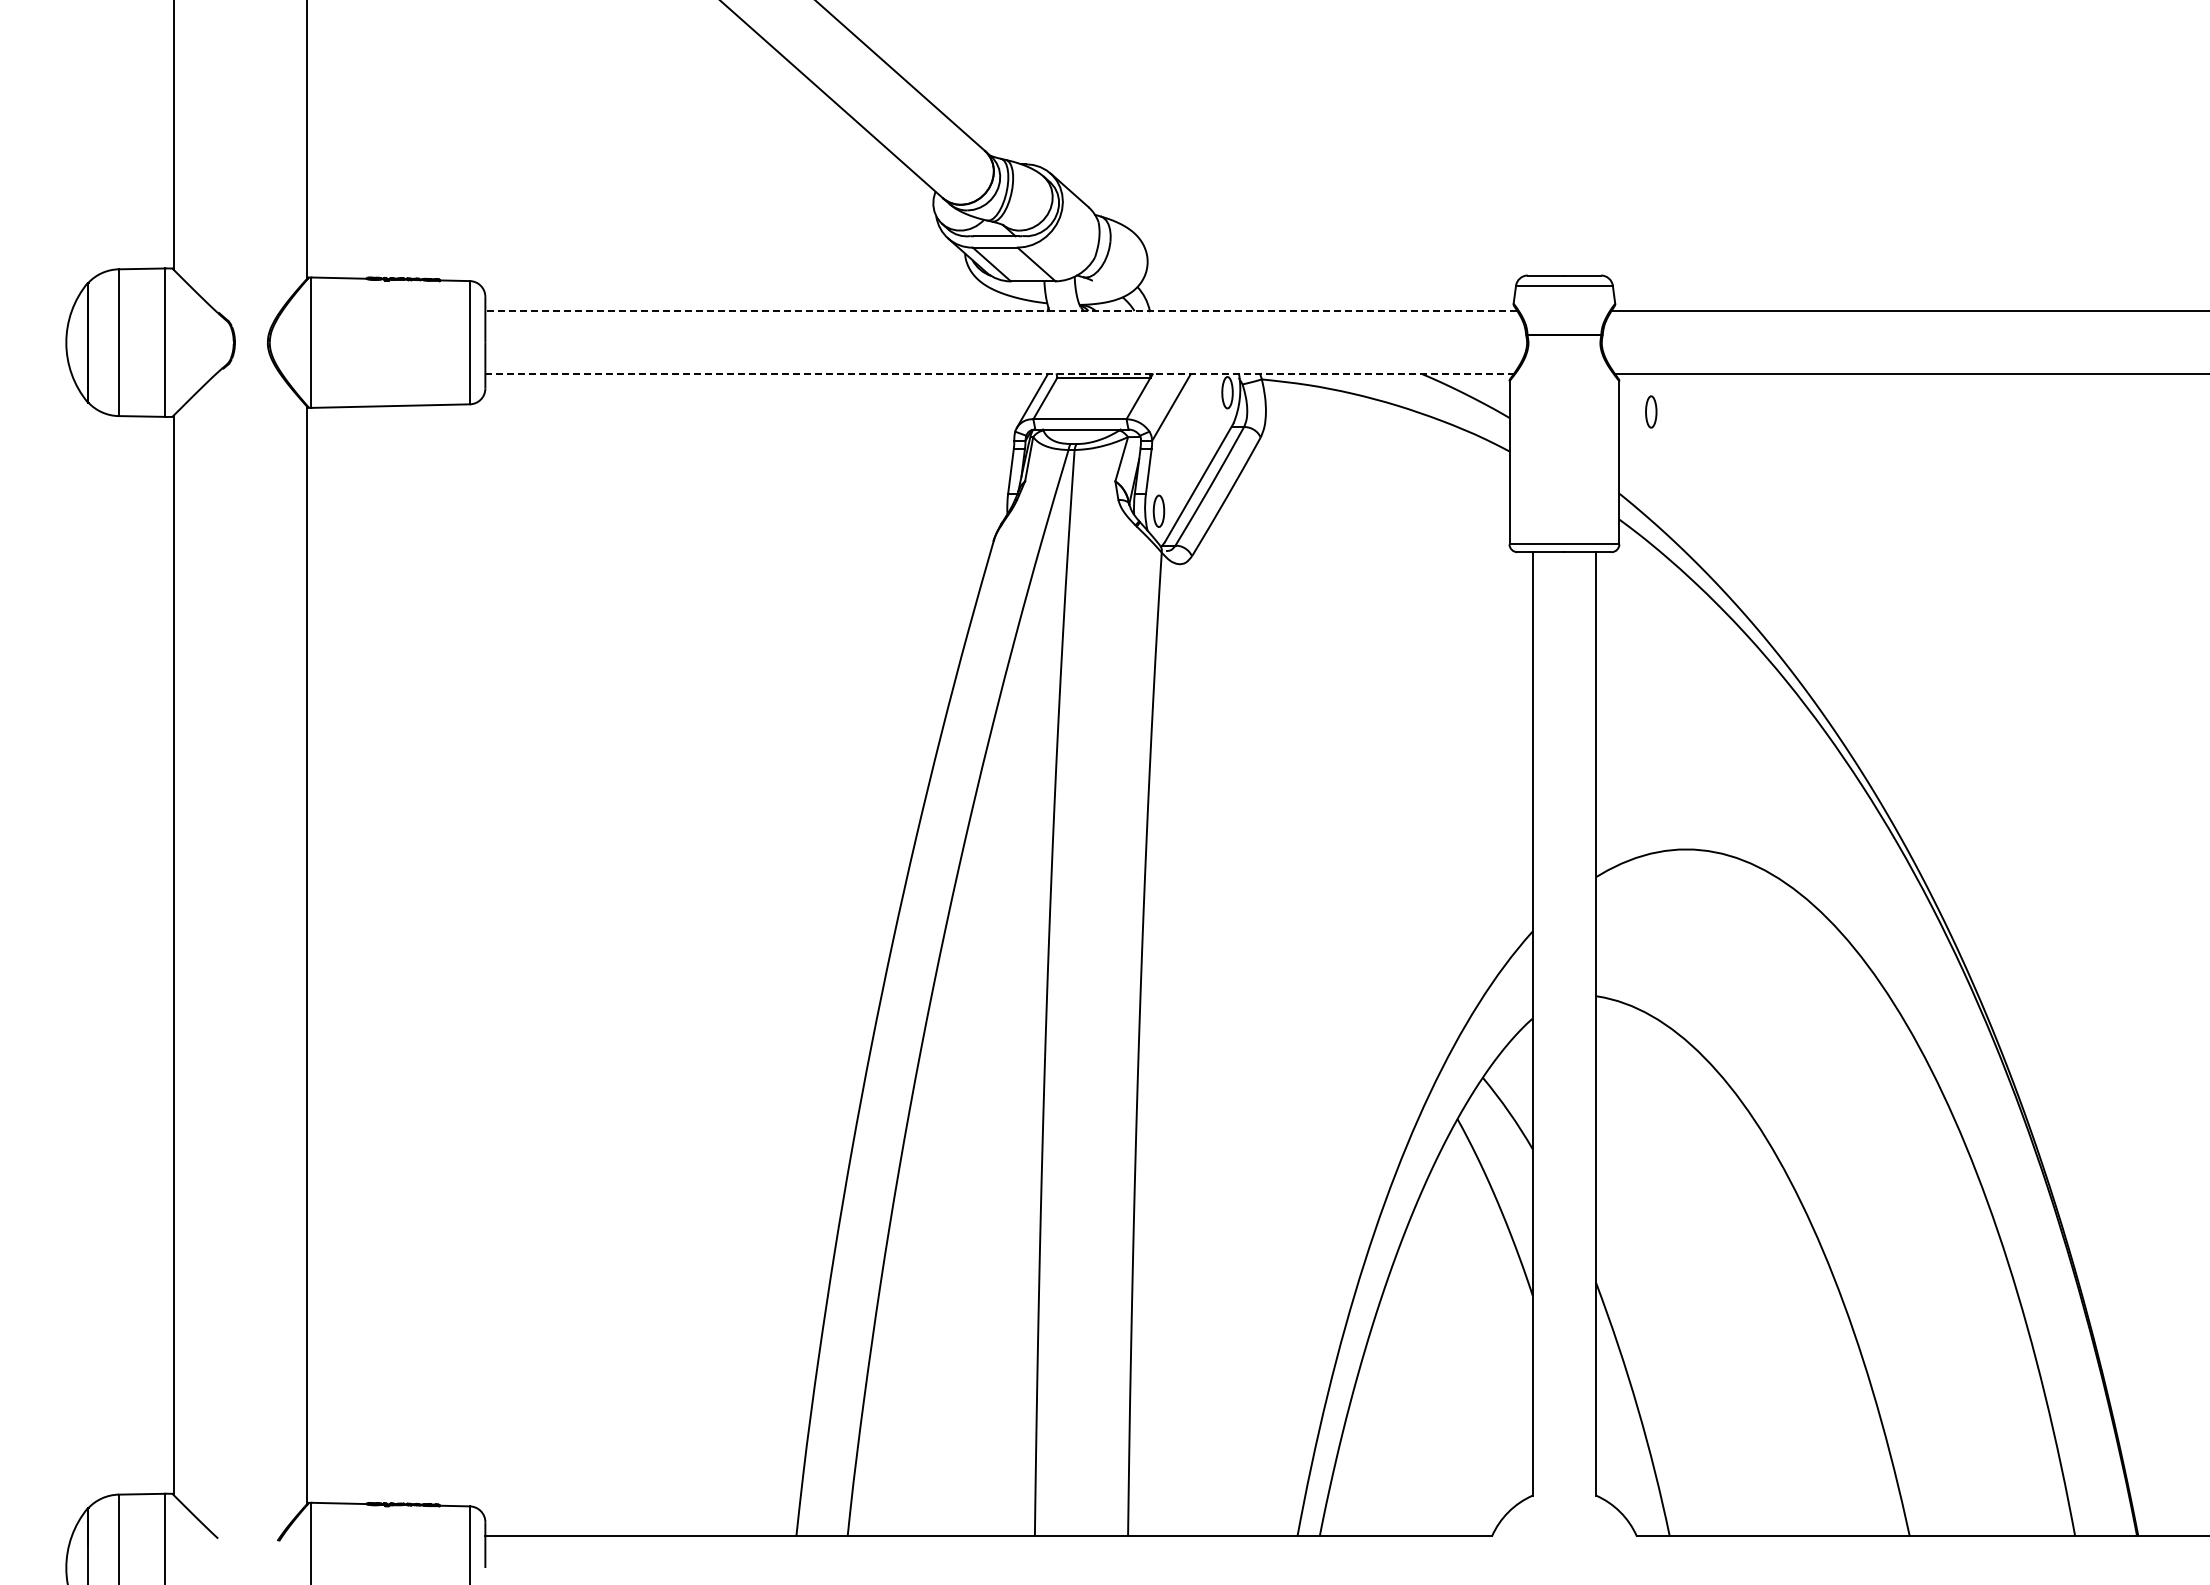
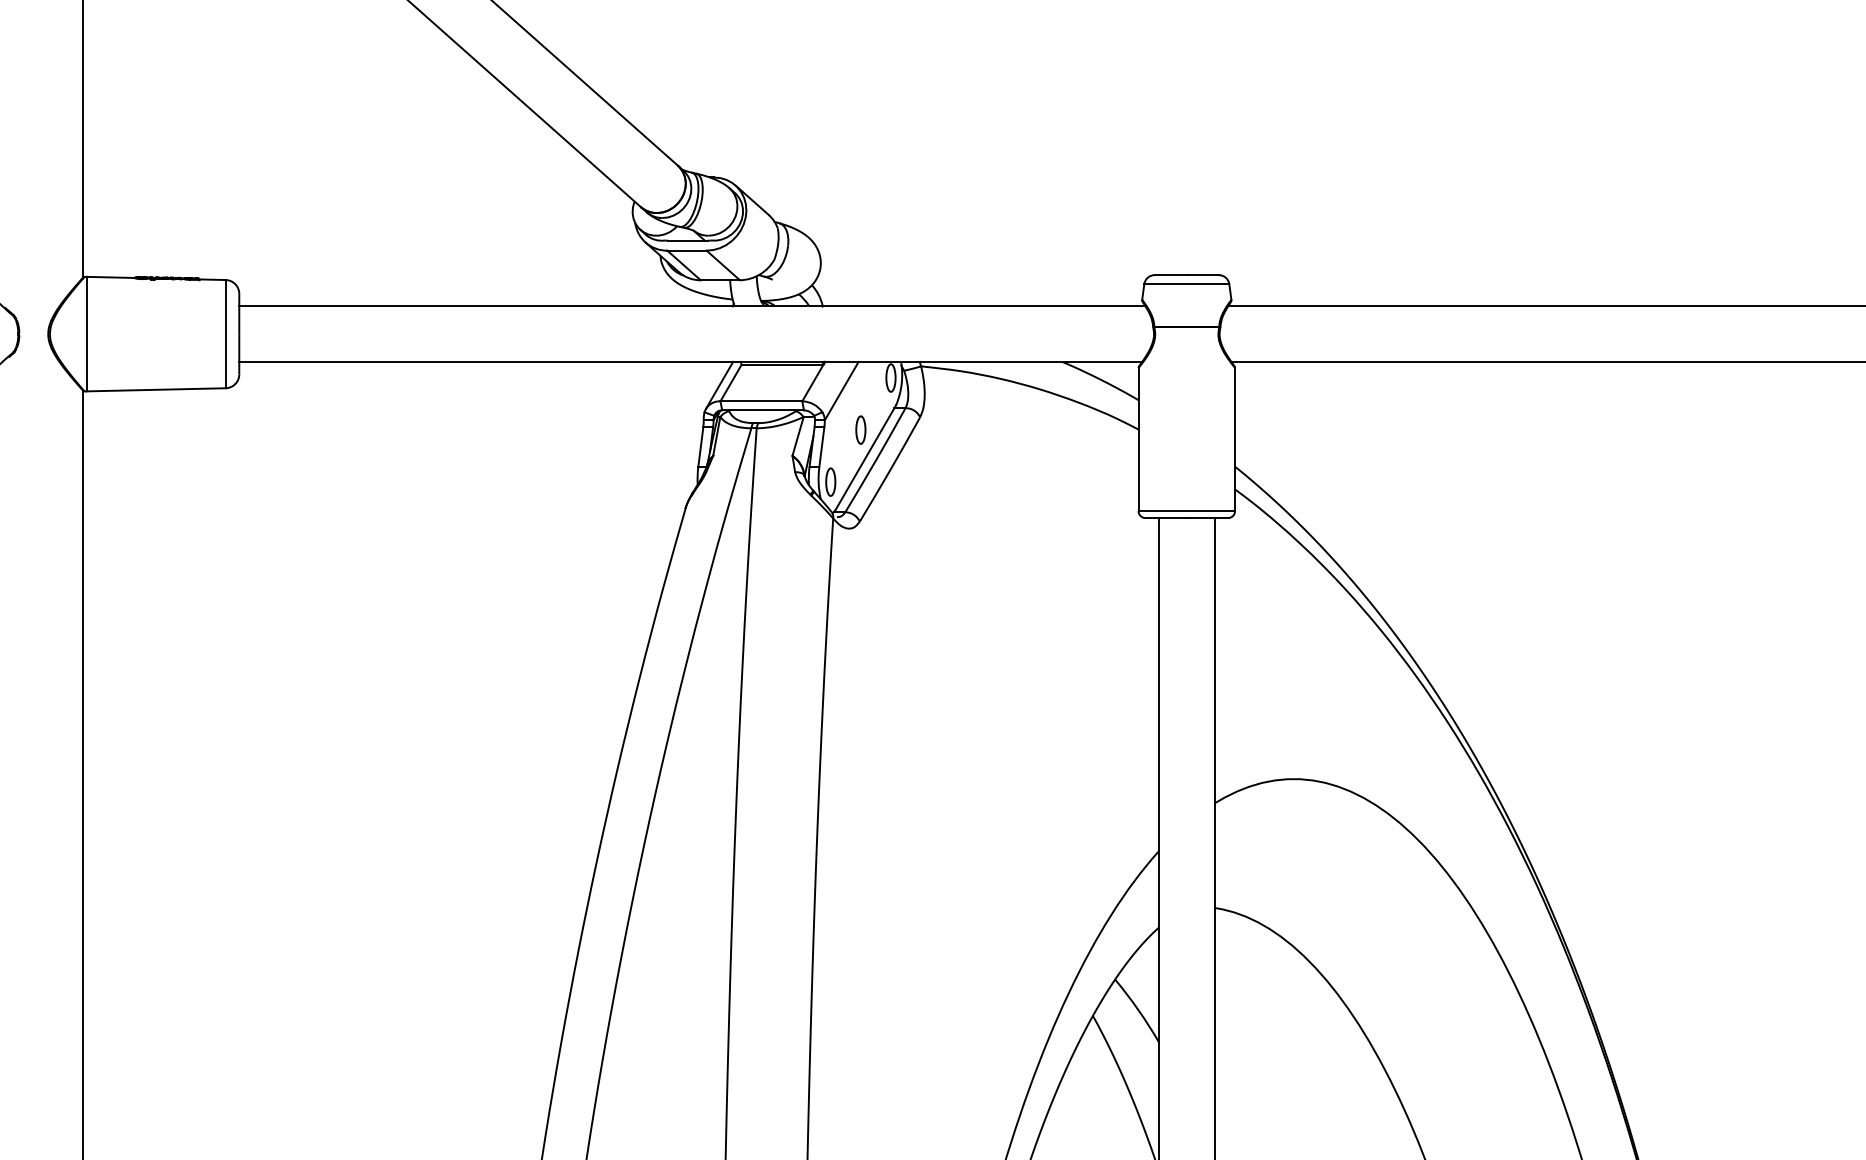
line: (1001, 311) -> (692, 306), dashed -> solid
line: (1000, 374) -> (691, 362), dashed -> solid
part: (1651, 411) -> (861, 429), moved

